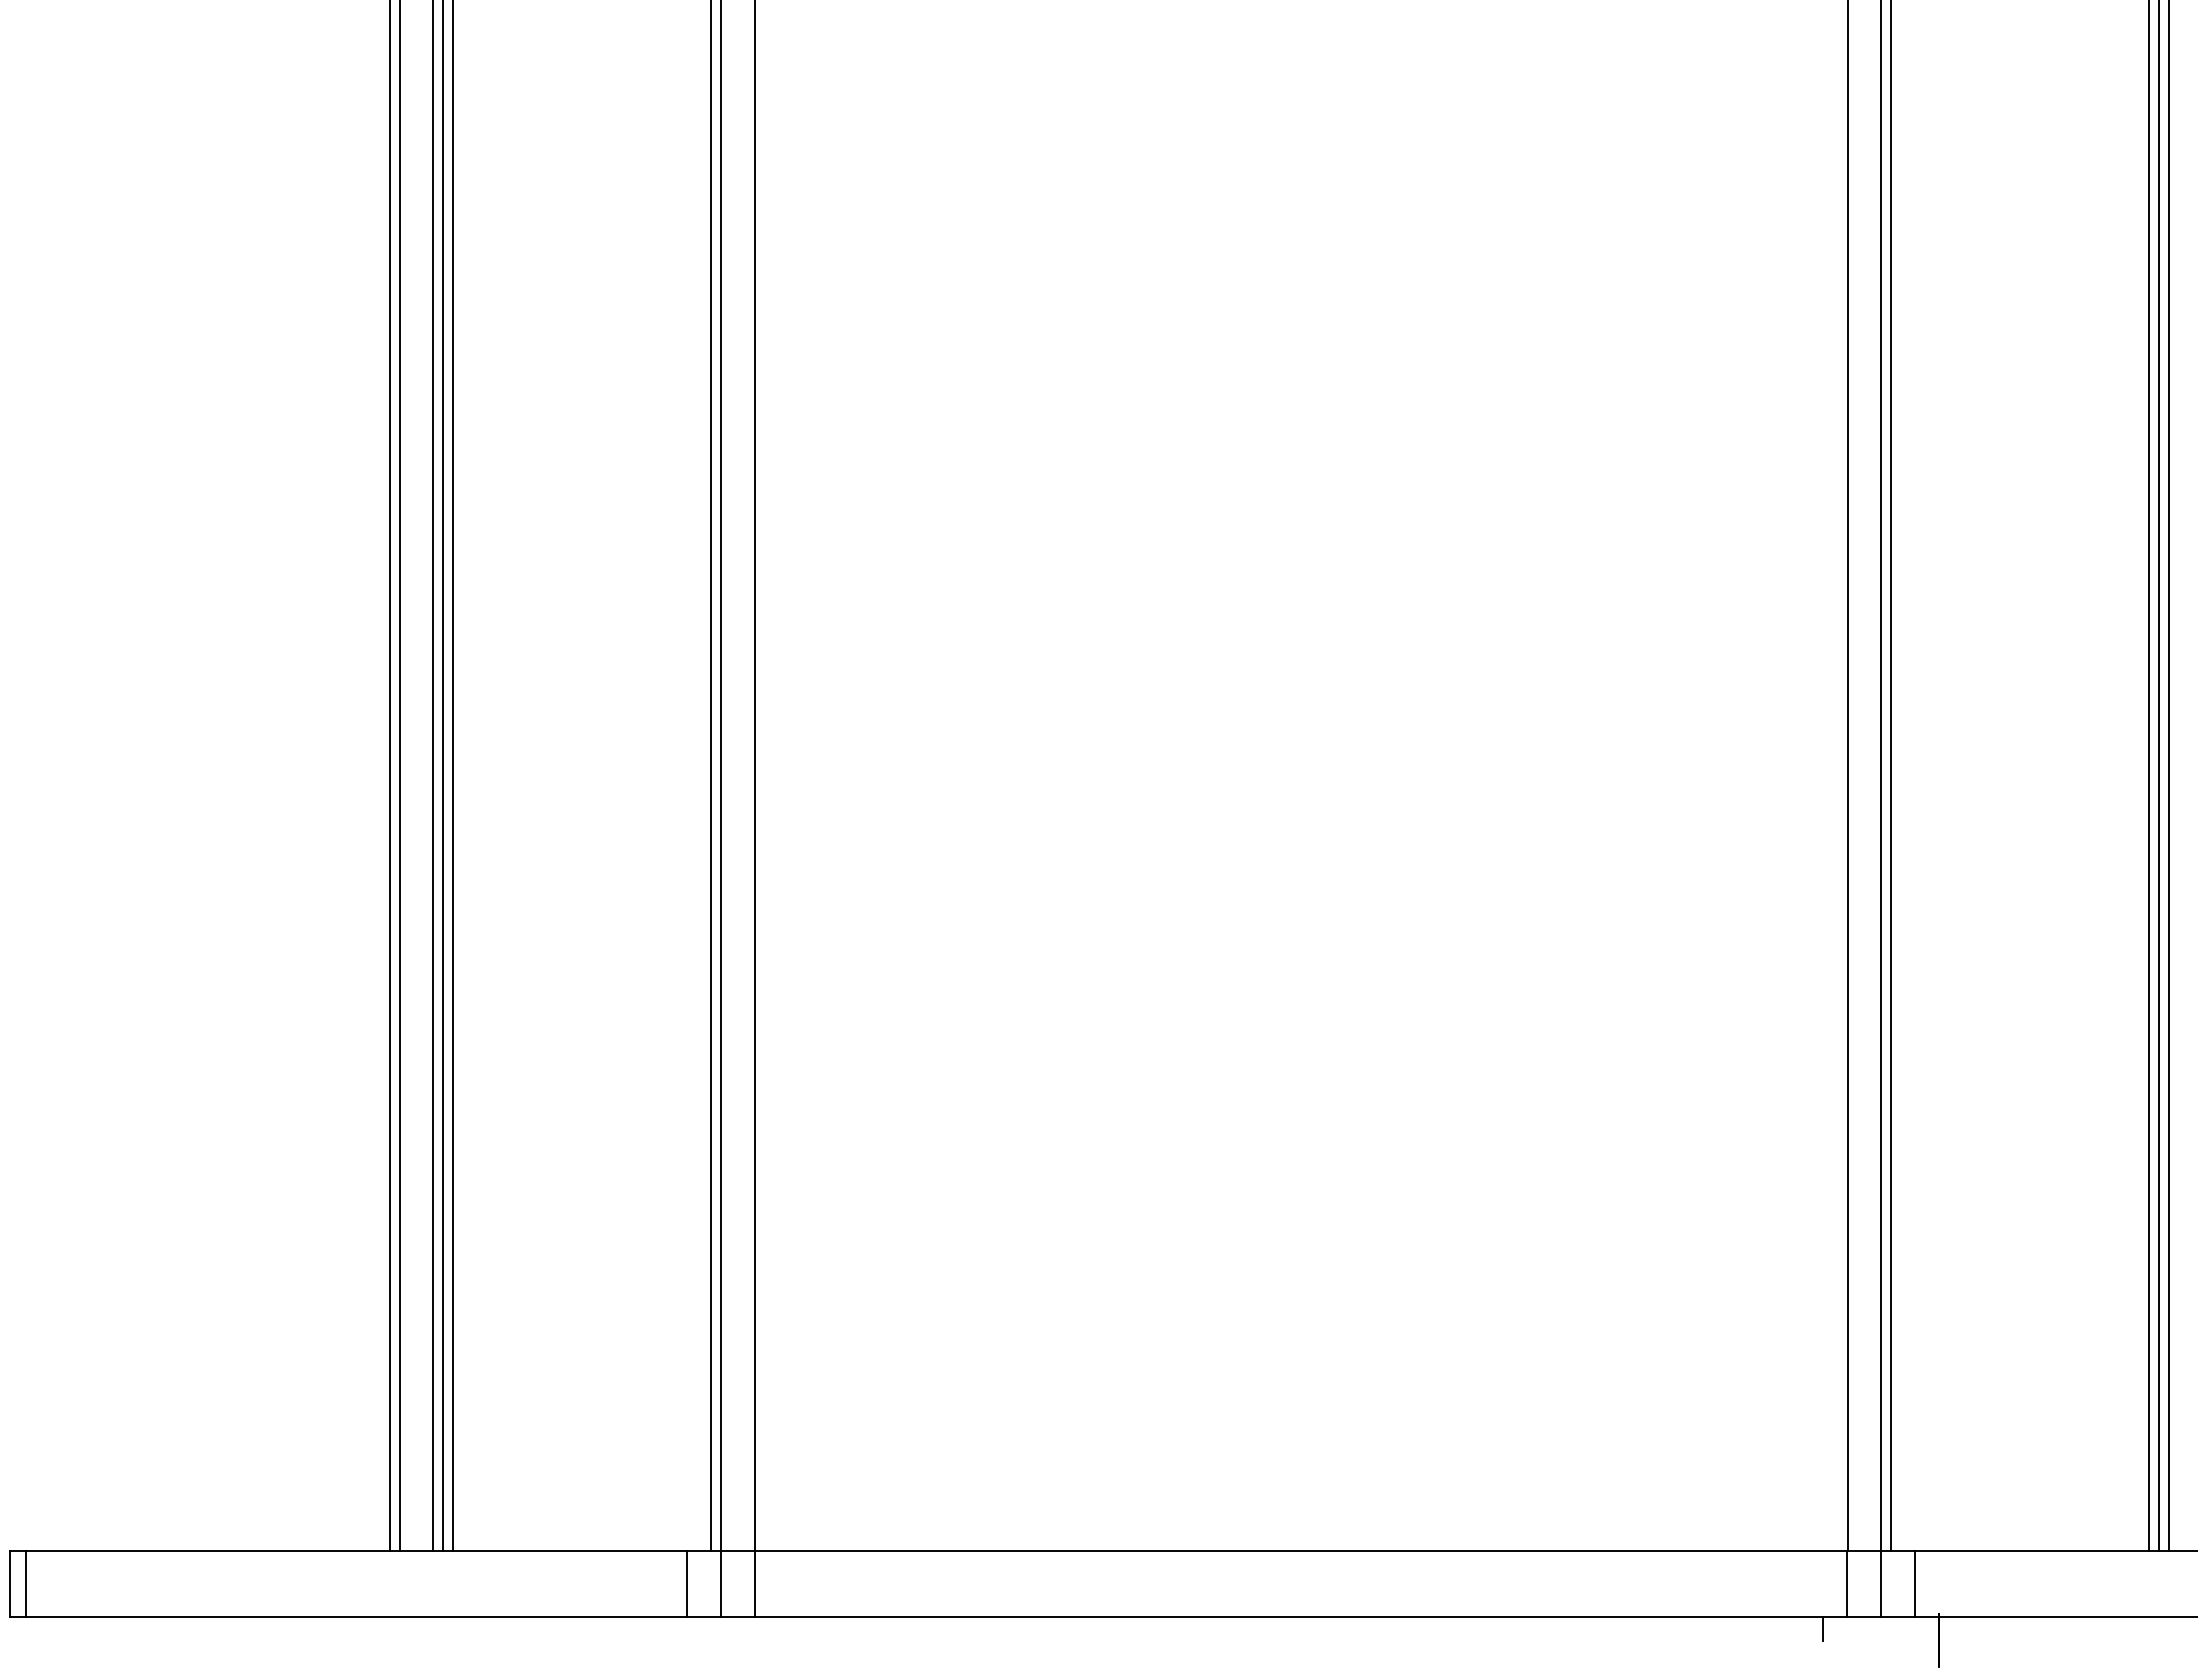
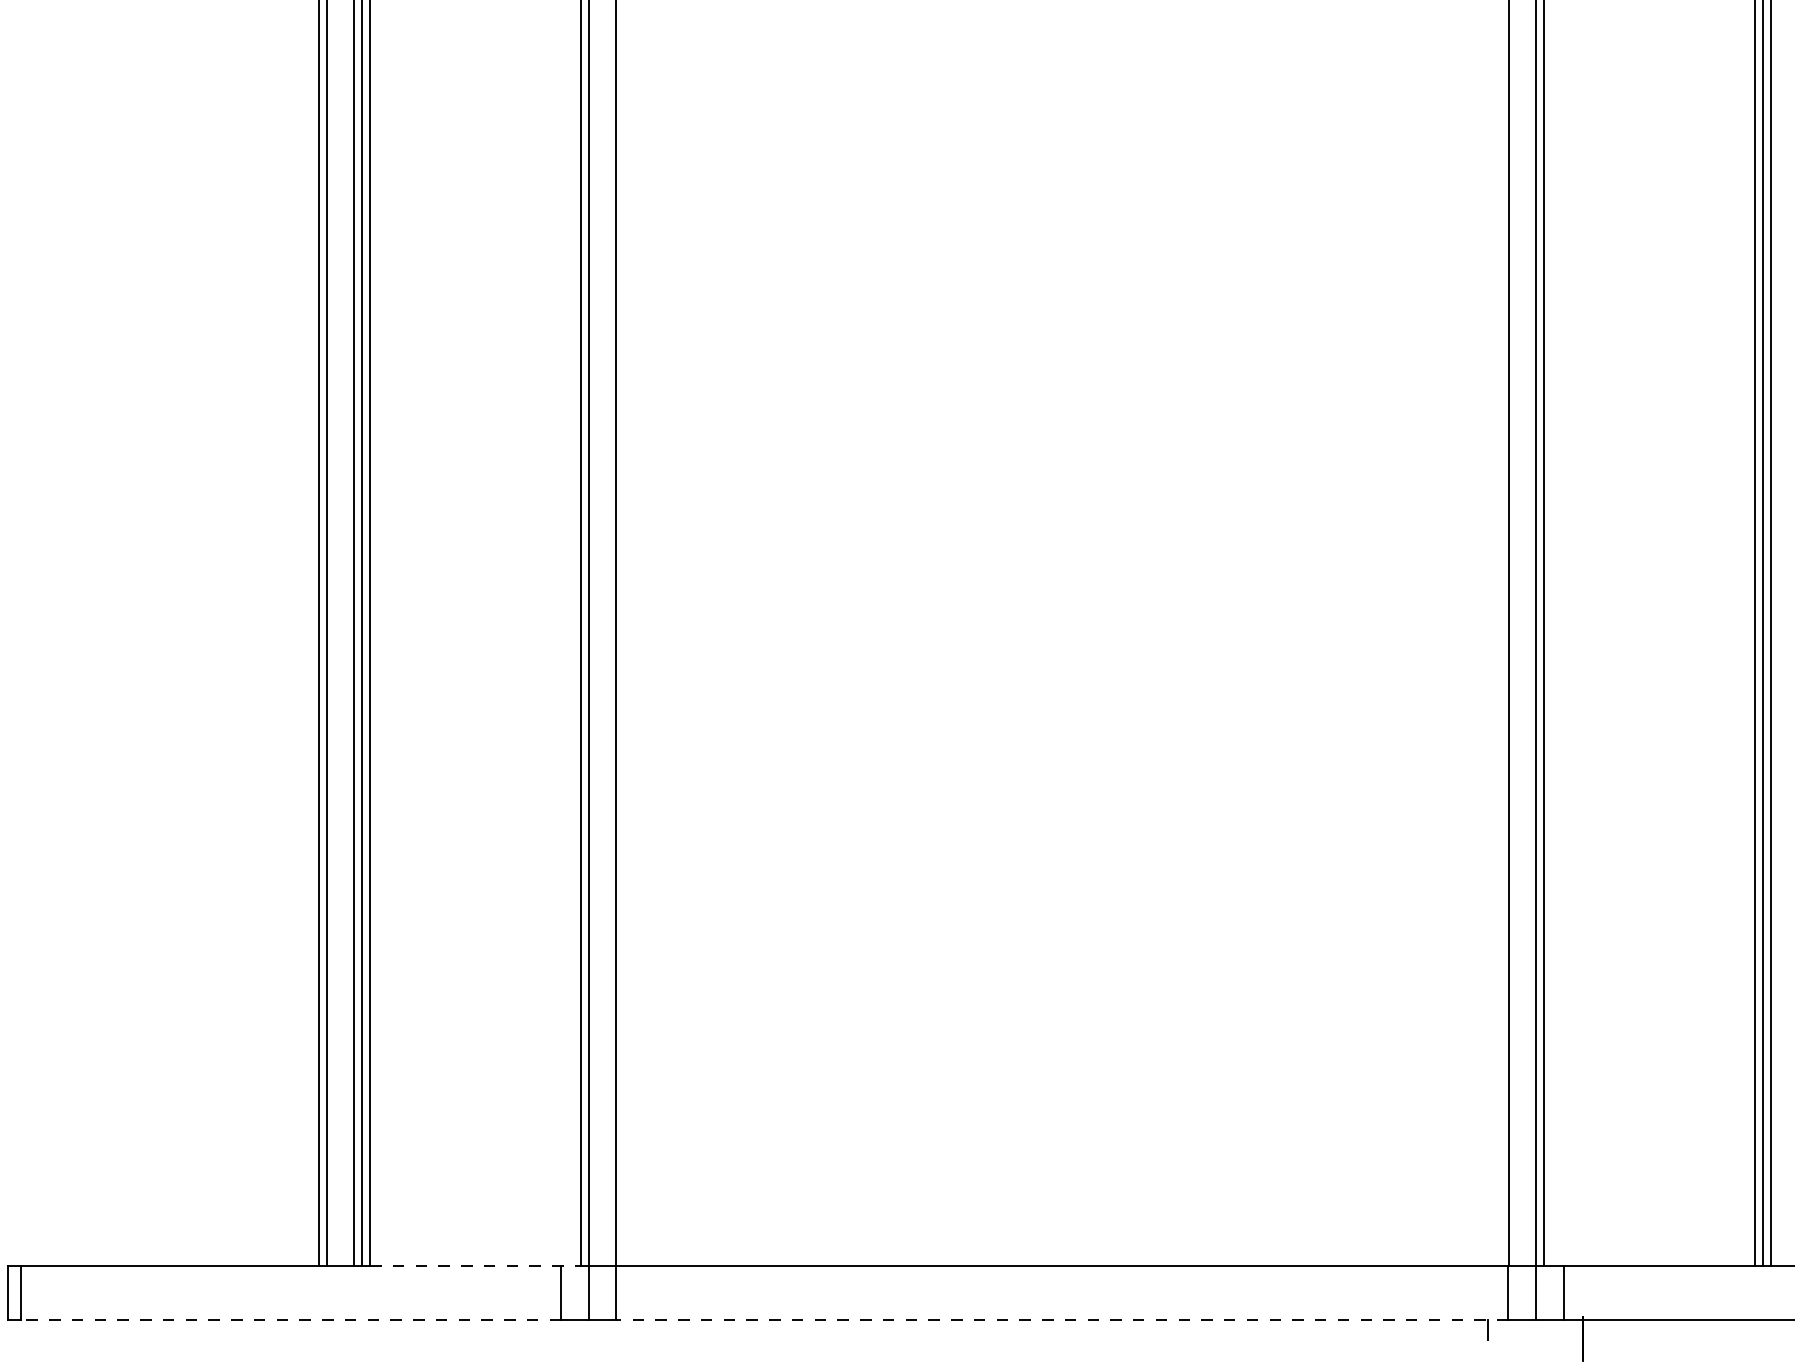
line: (582, 1551) -> (475, 1266), solid -> dashed
line: (356, 1617) -> (291, 1320), solid -> dashed
line: (1300, 1617) -> (1062, 1320), solid -> dashed

